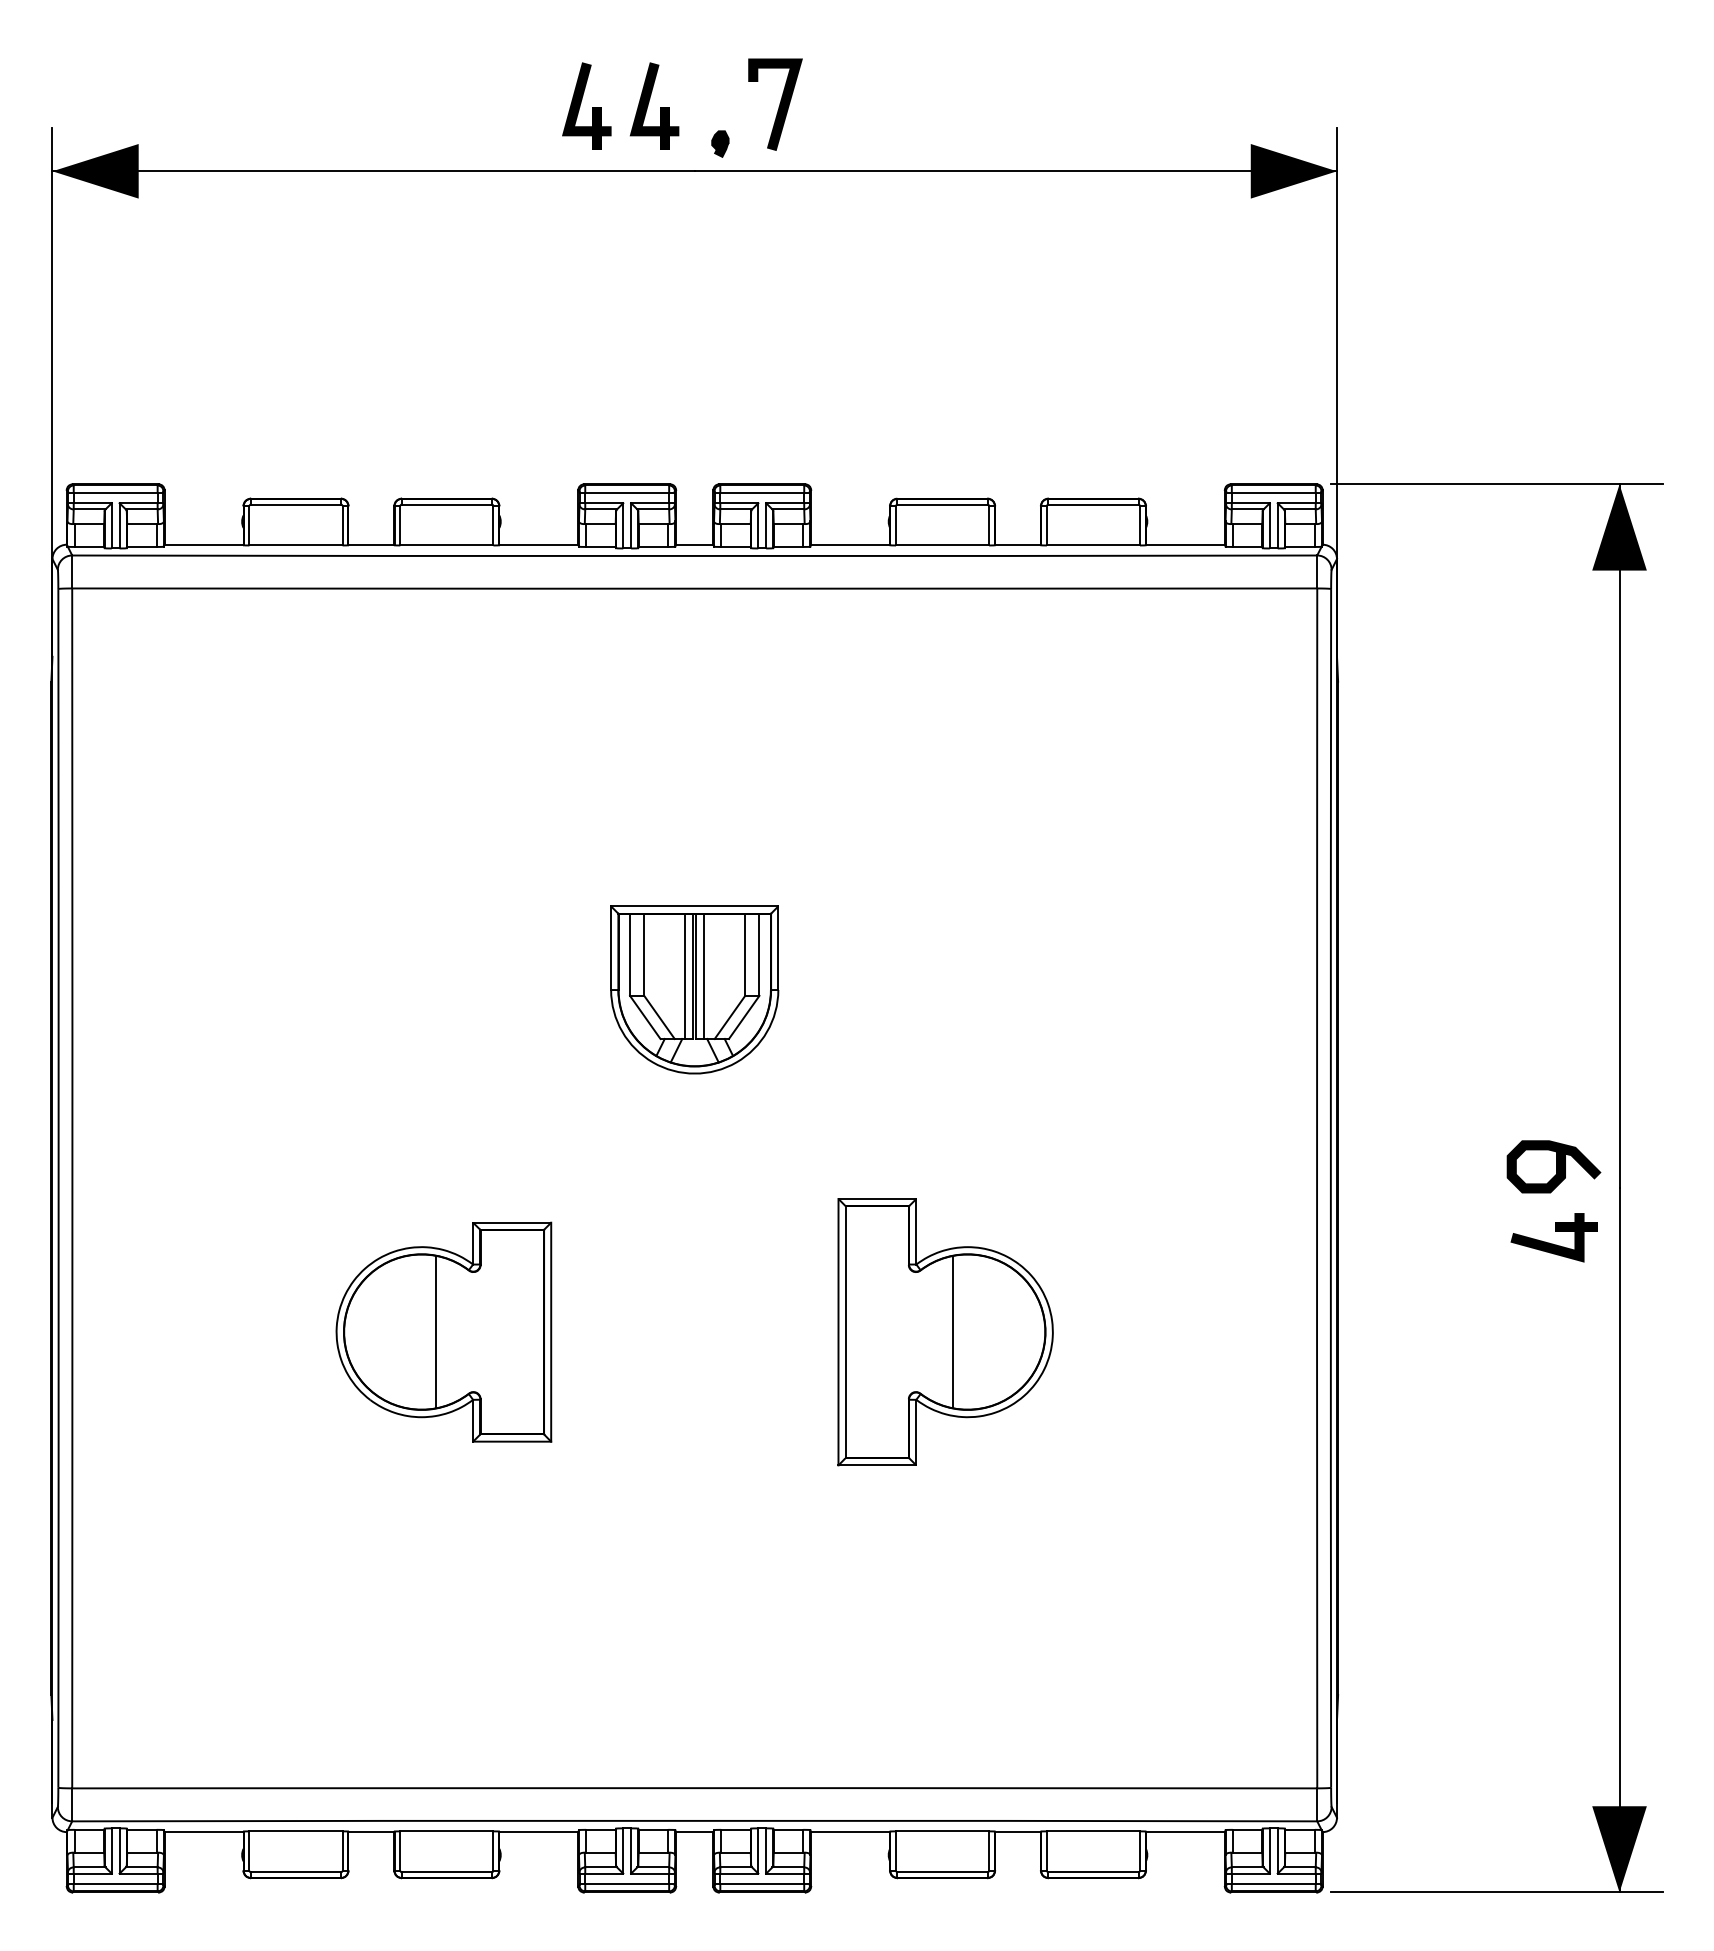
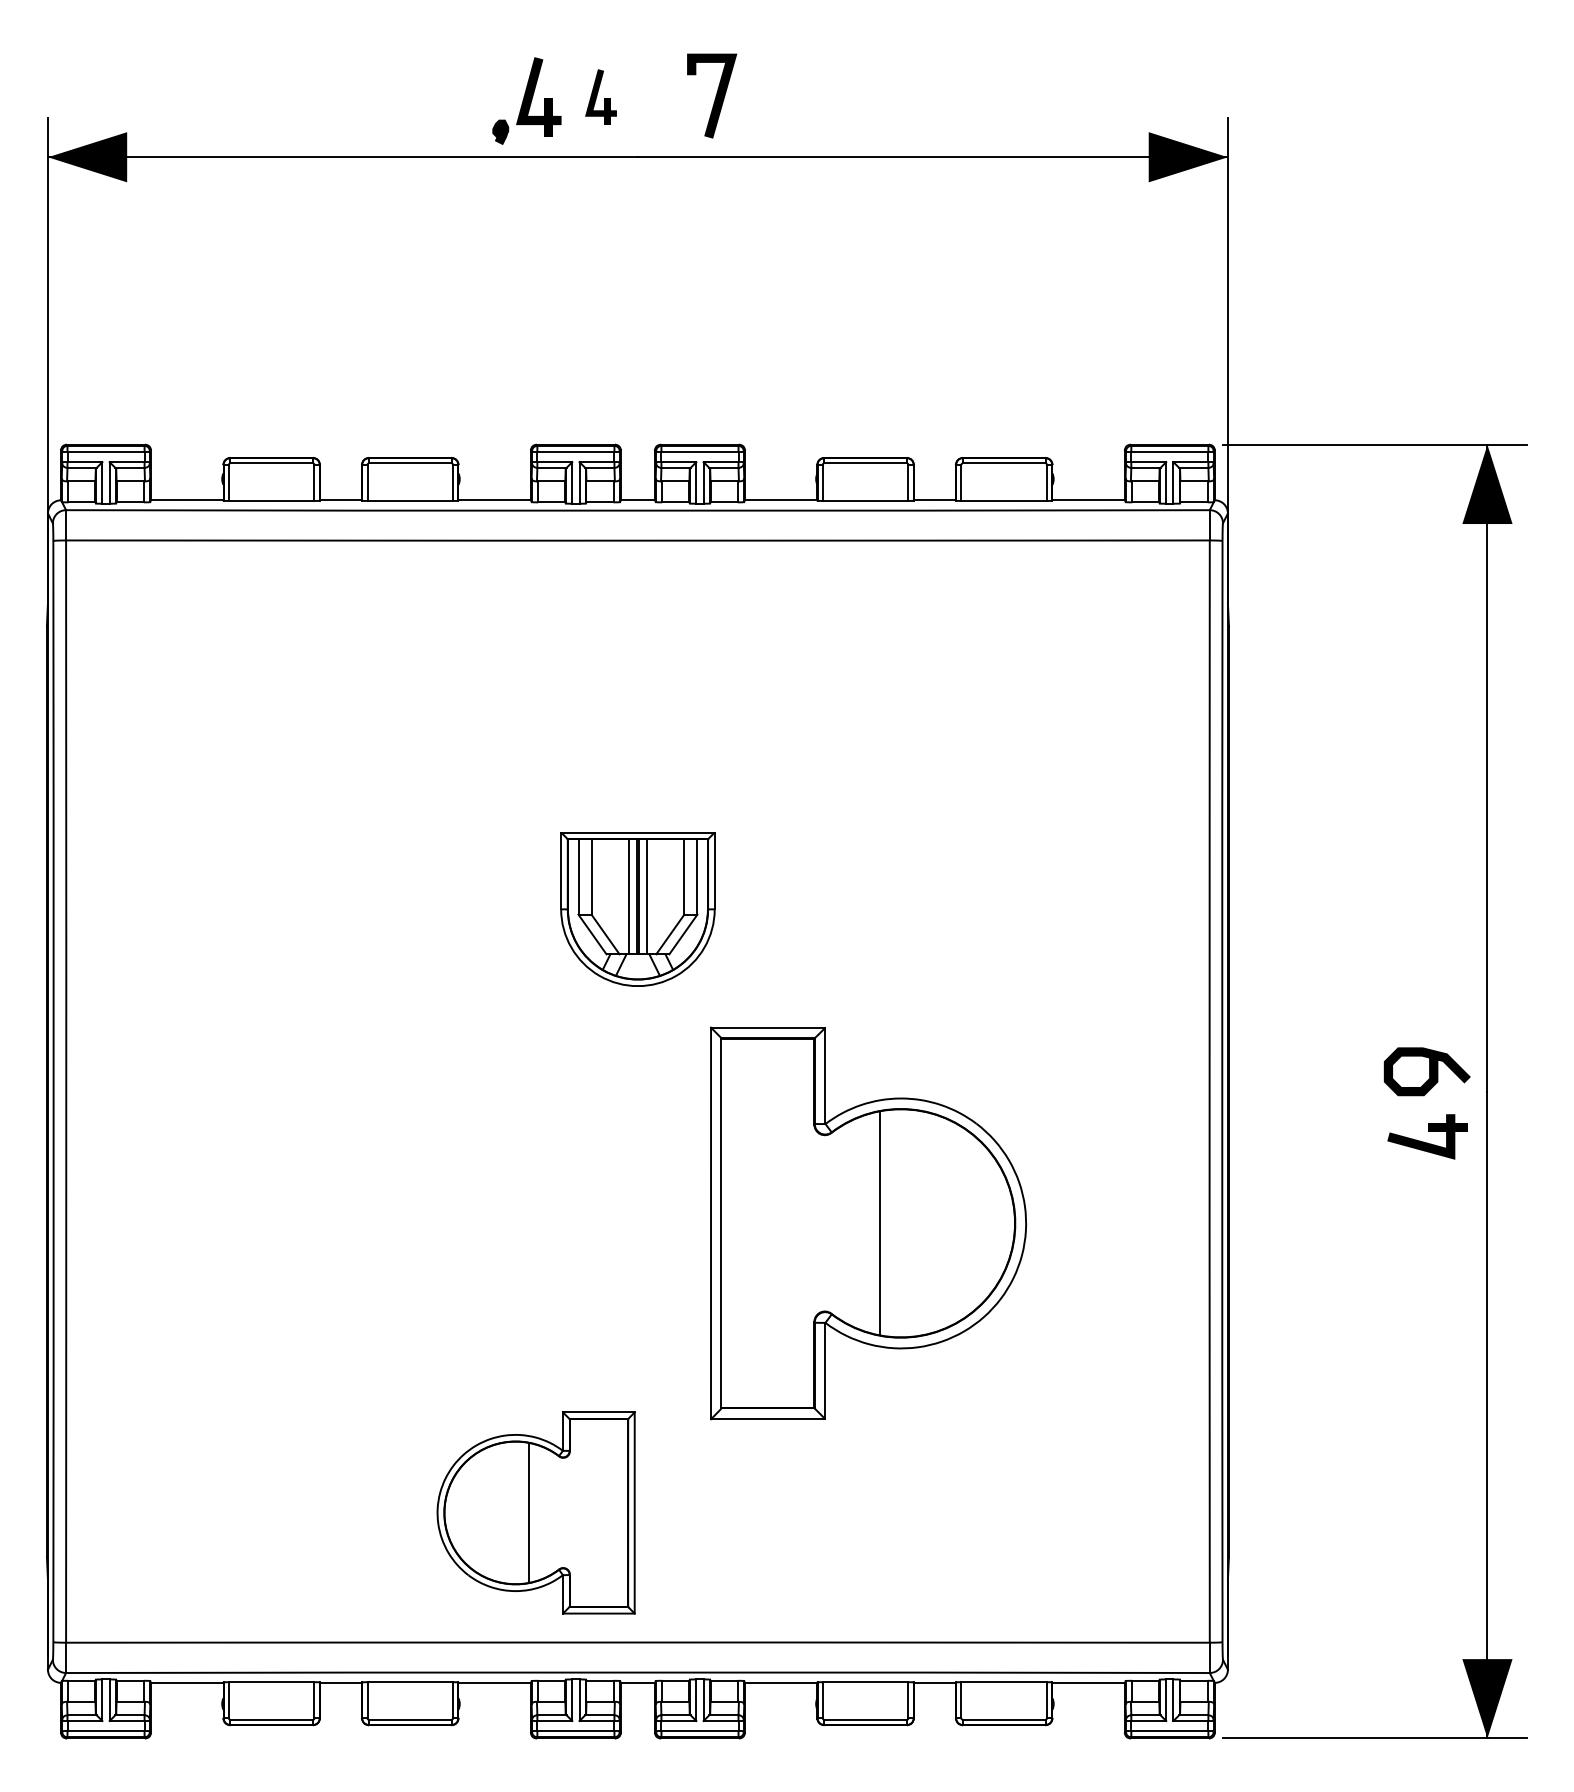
part: (654, 105) -> (600, 96), size x0.7
part: (720, 143) -> (500, 131), moved
part: (443, 1331) -> (535, 1512), moved
part: (945, 1332) -> (868, 1223), size x1.6

